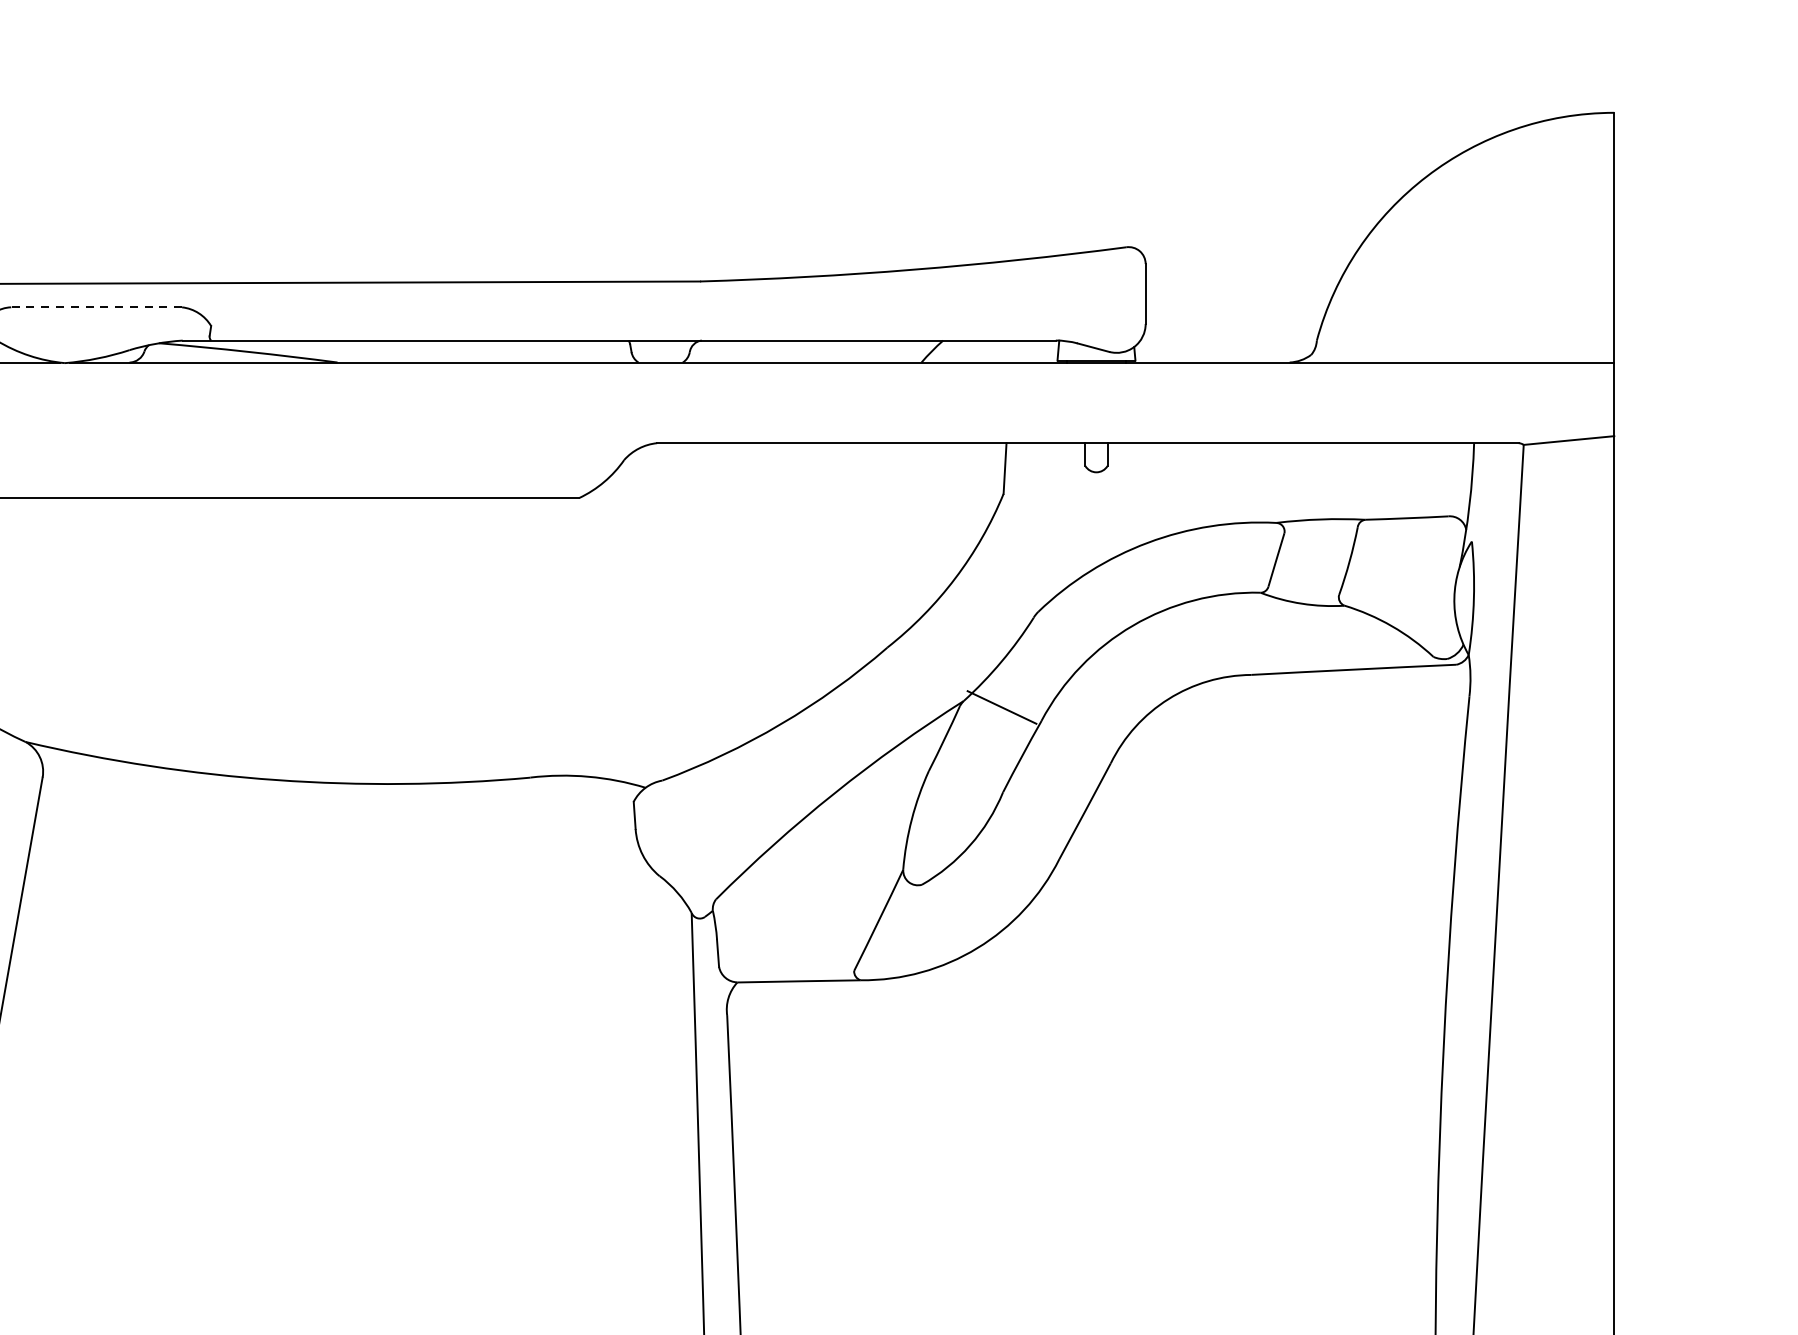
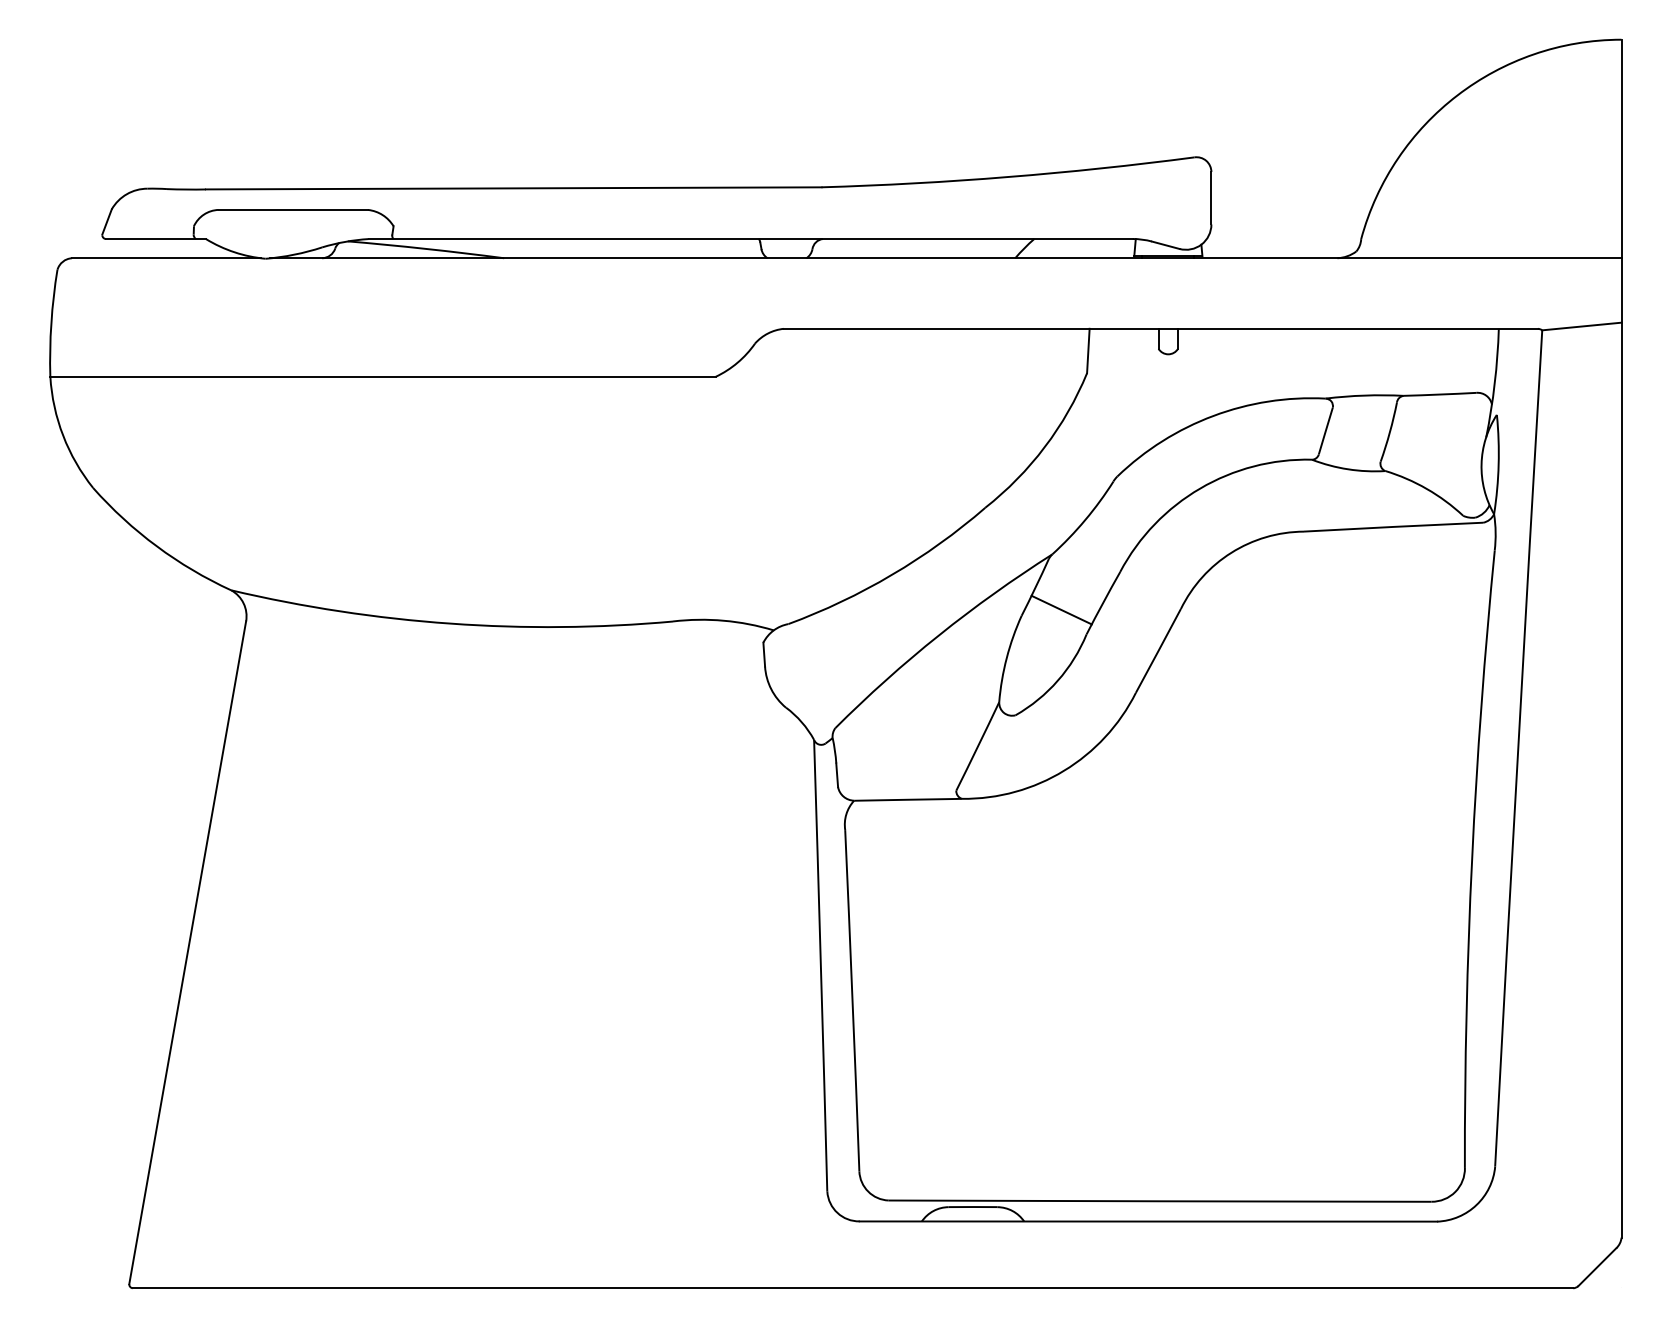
line: (96, 306) -> (293, 209), dashed -> solid
line: (1001, 706) -> (1061, 609), moved

